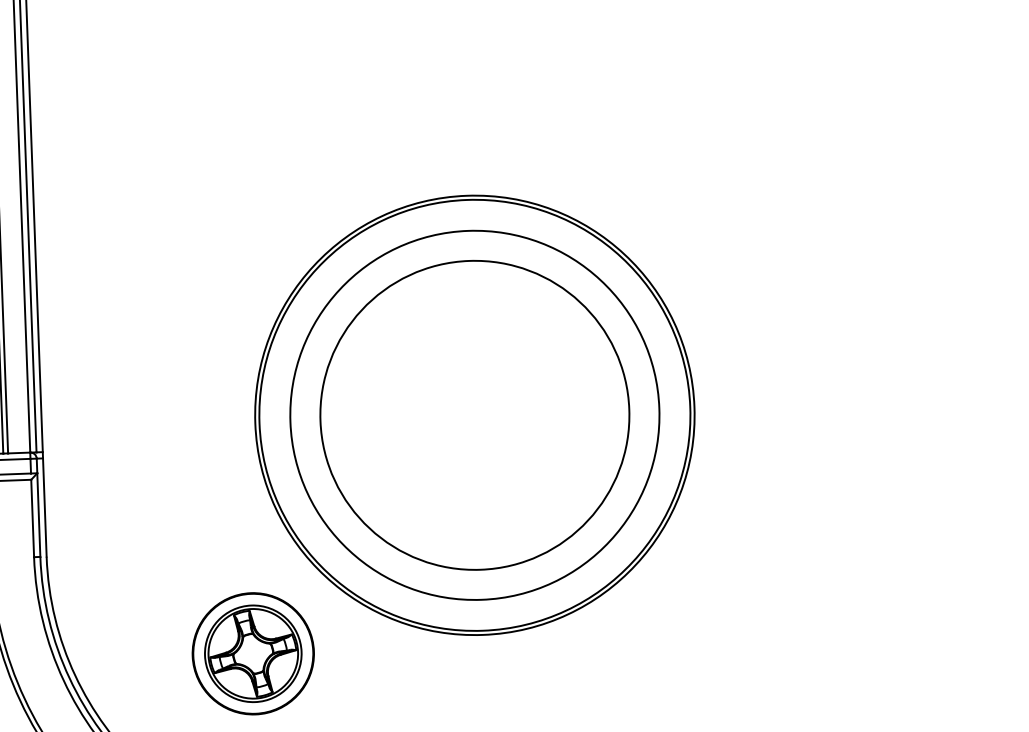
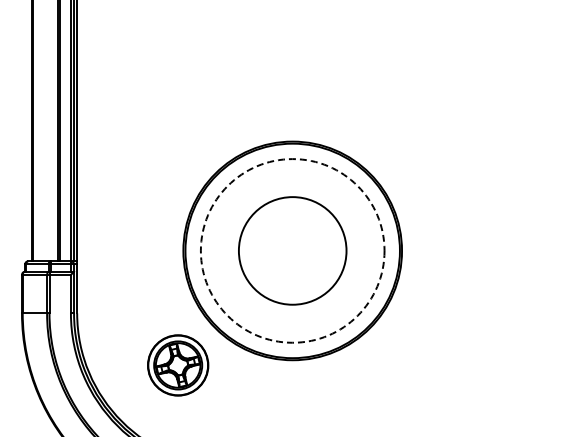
circle: (474, 414) -> (292, 250), size x0.7
circle: (474, 414) -> (292, 250), solid -> dashed

